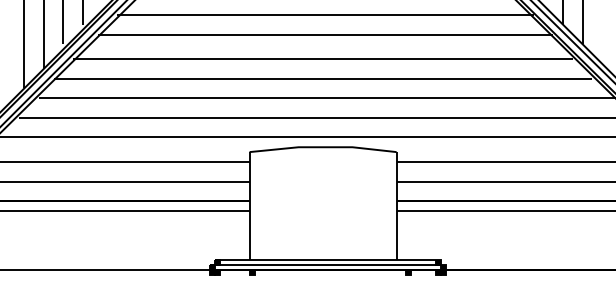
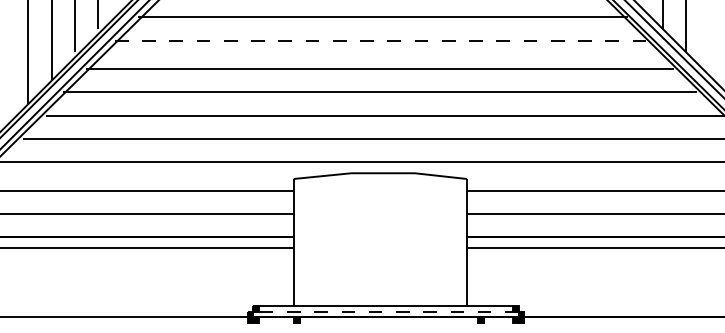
line: (325, 34) -> (383, 40), solid -> dashed
line: (325, 264) -> (383, 311), solid -> dashed

